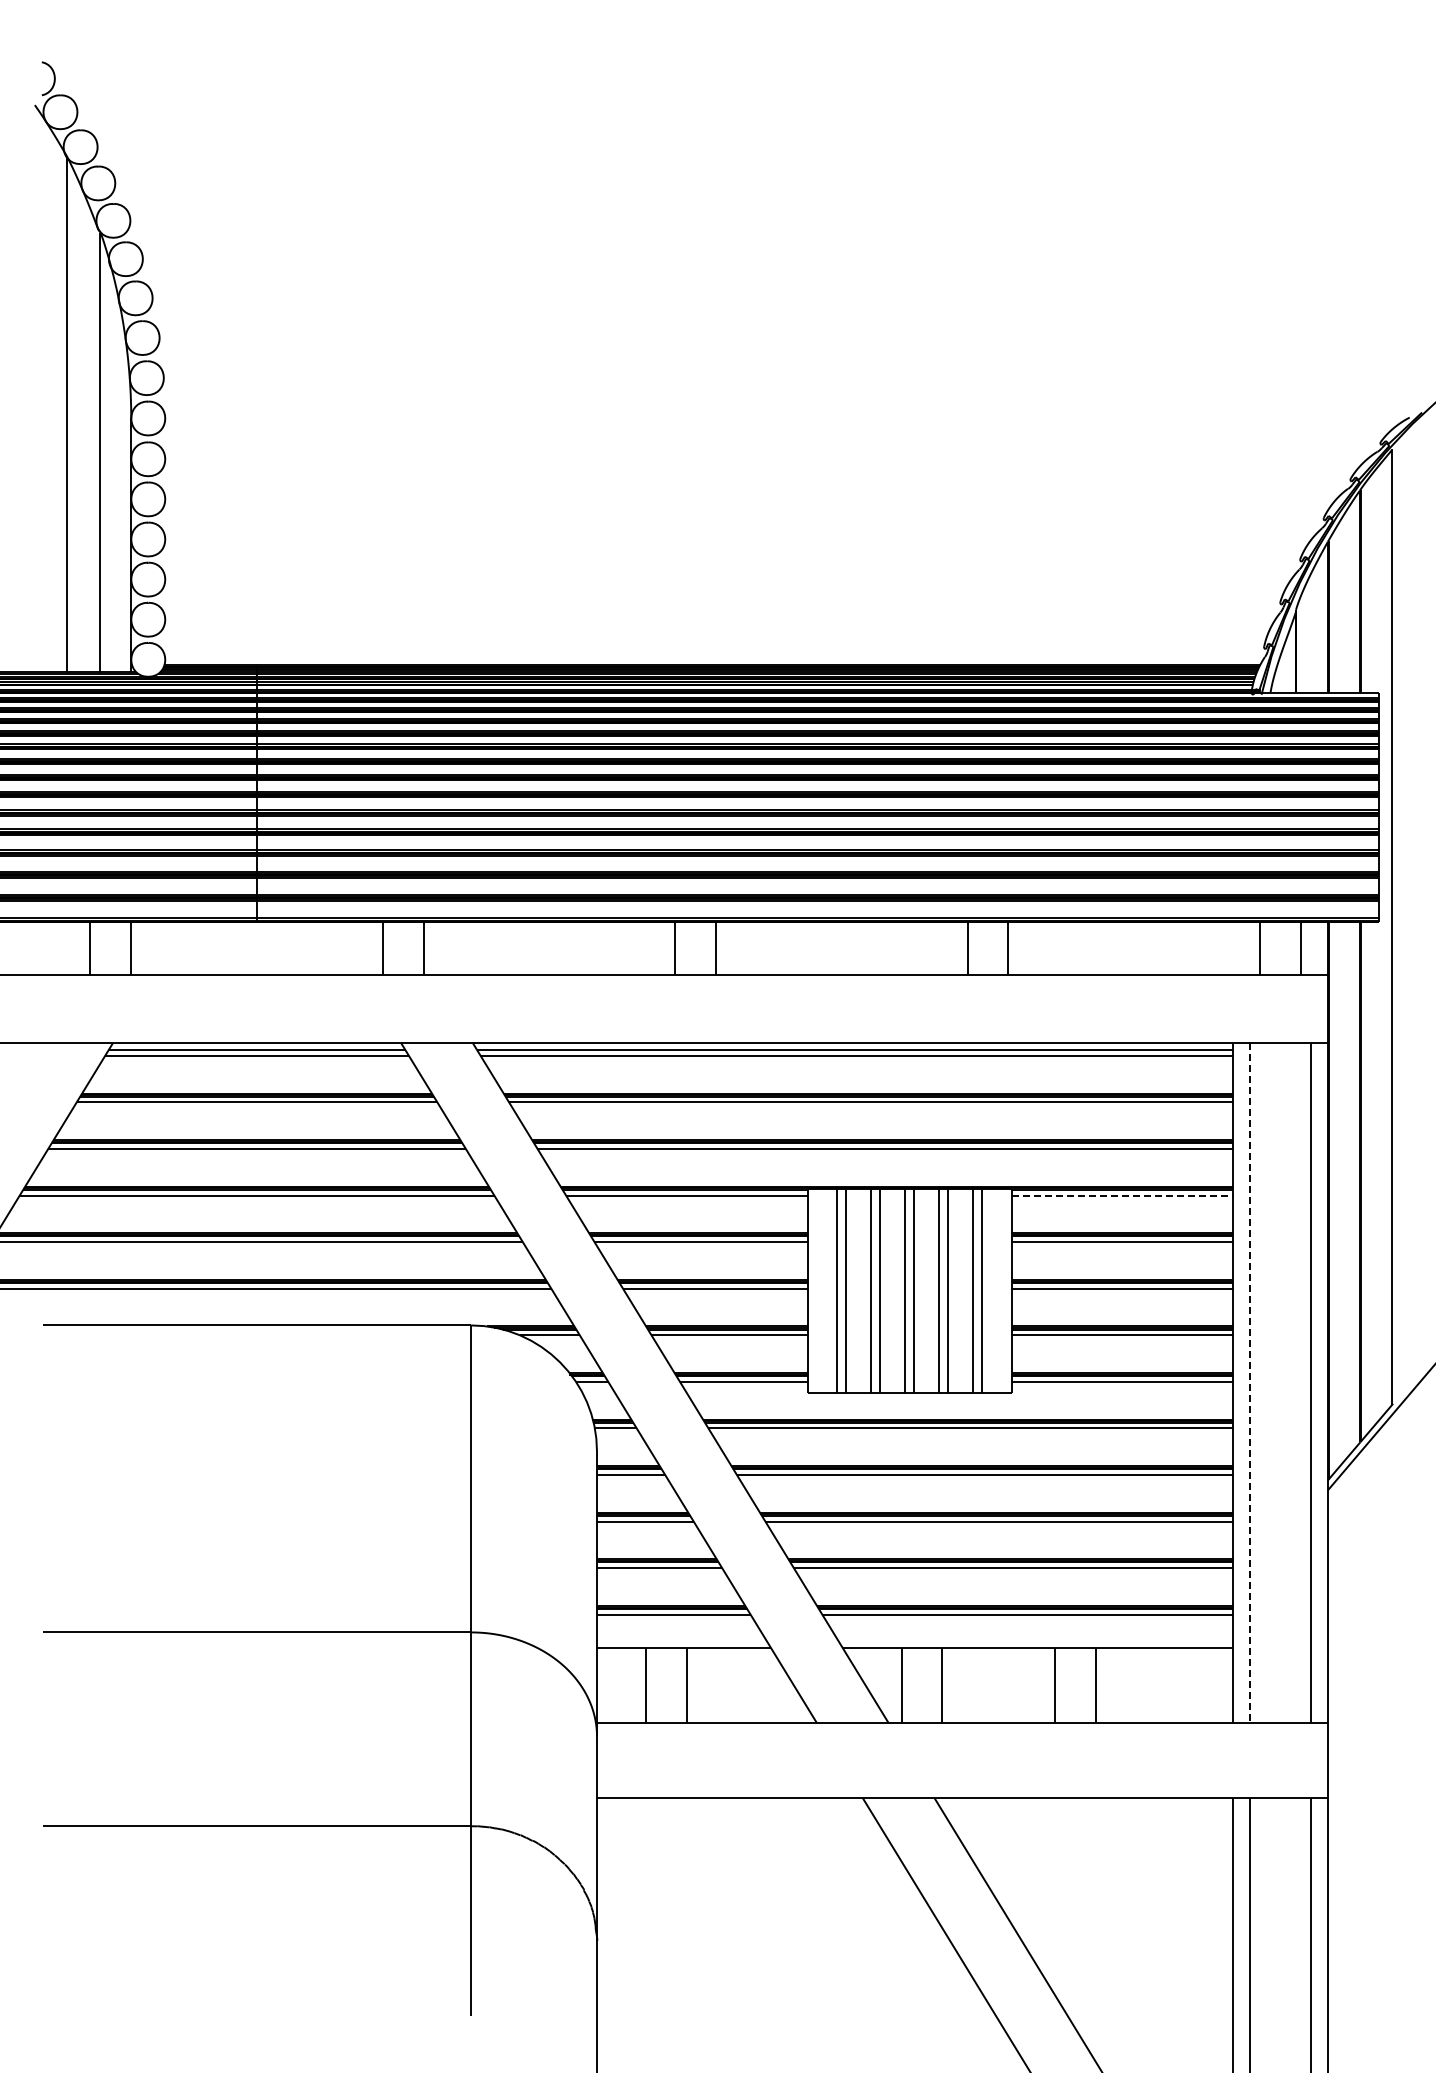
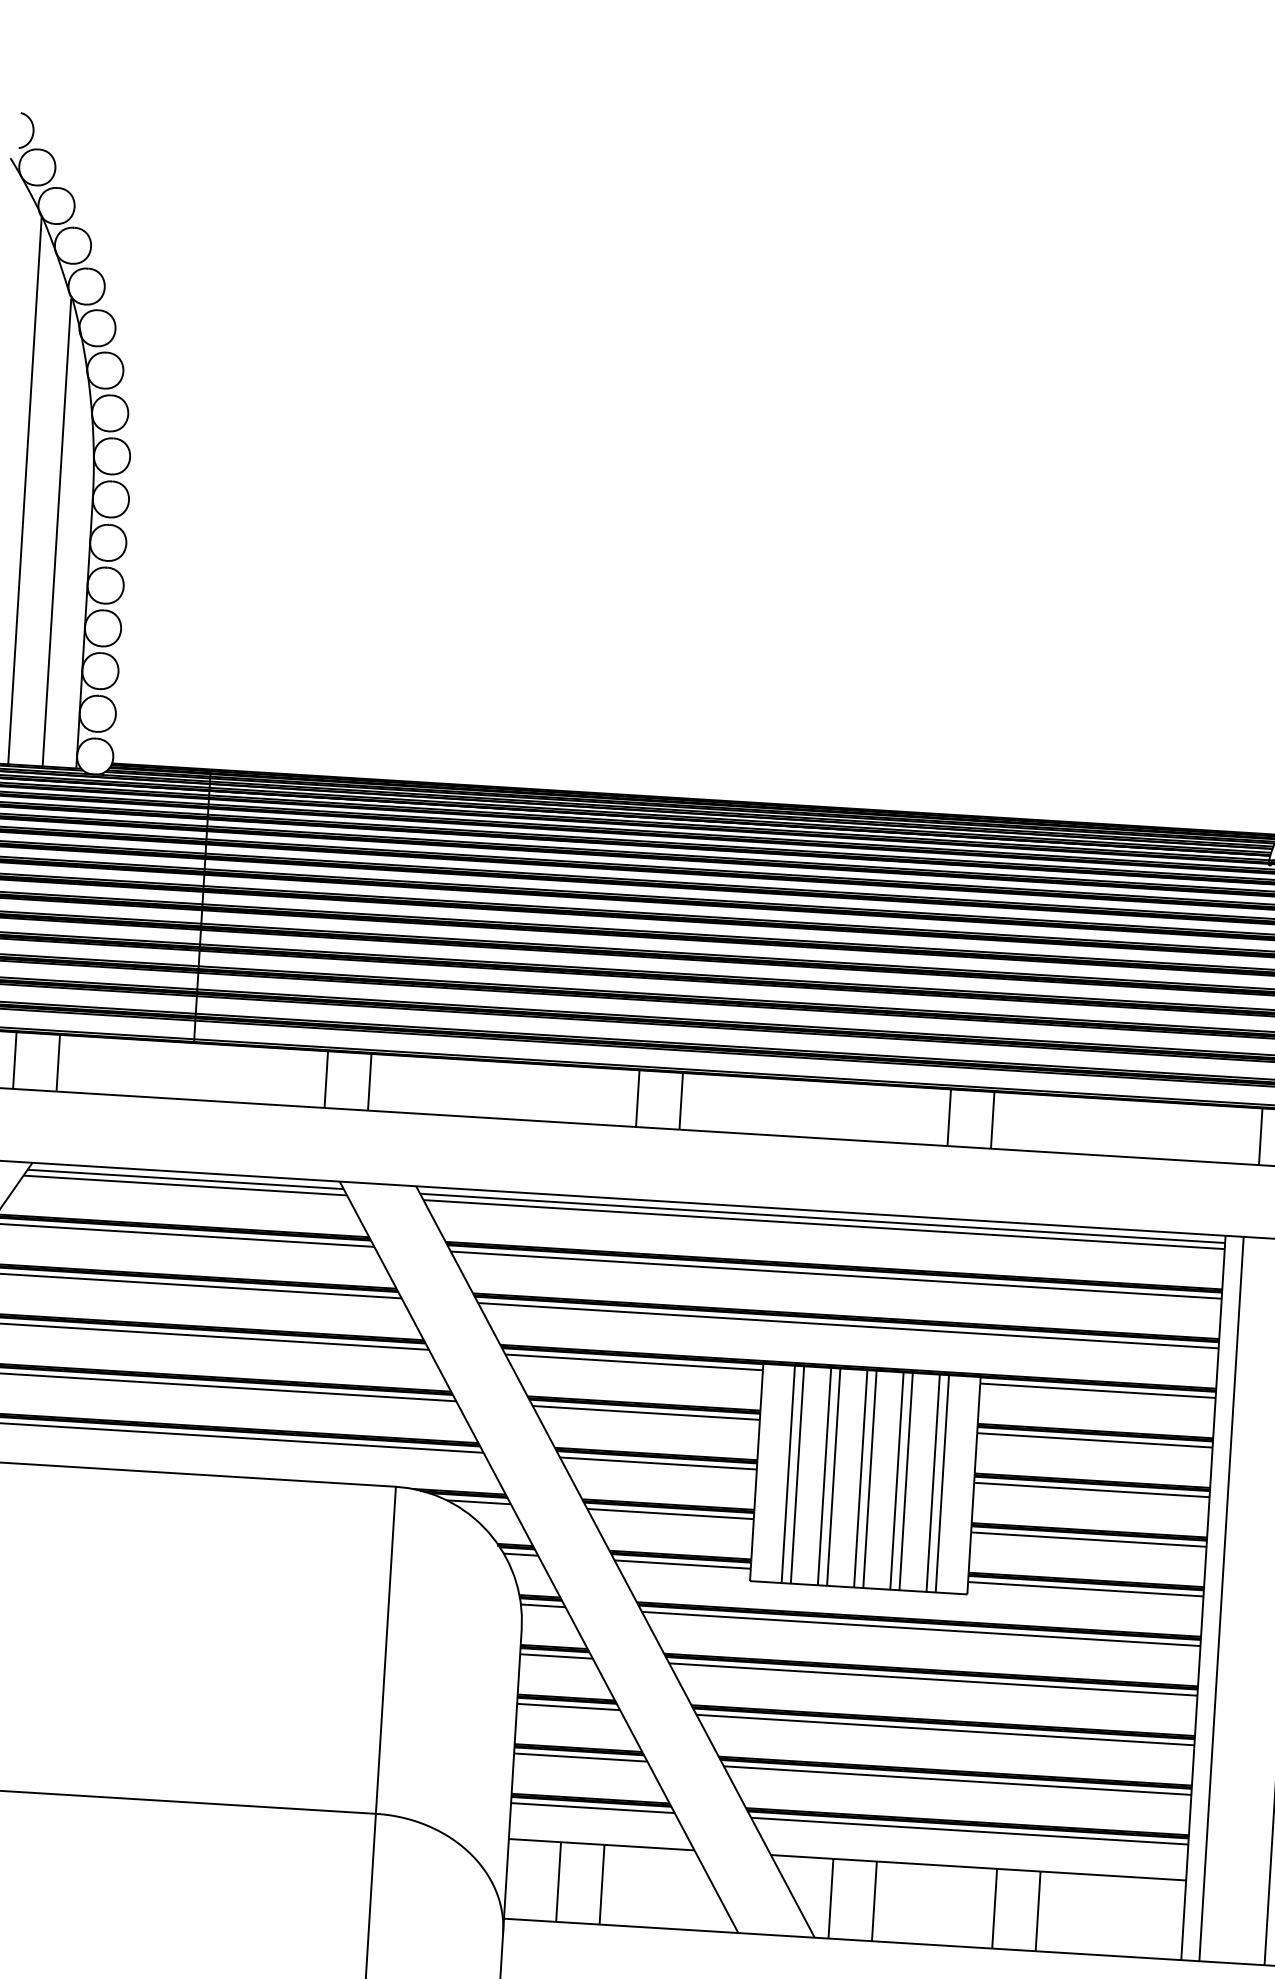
line: (1122, 1195) -> (1098, 1390), dashed -> solid
line: (1249, 1383) -> (1221, 1599), dashed -> solid

